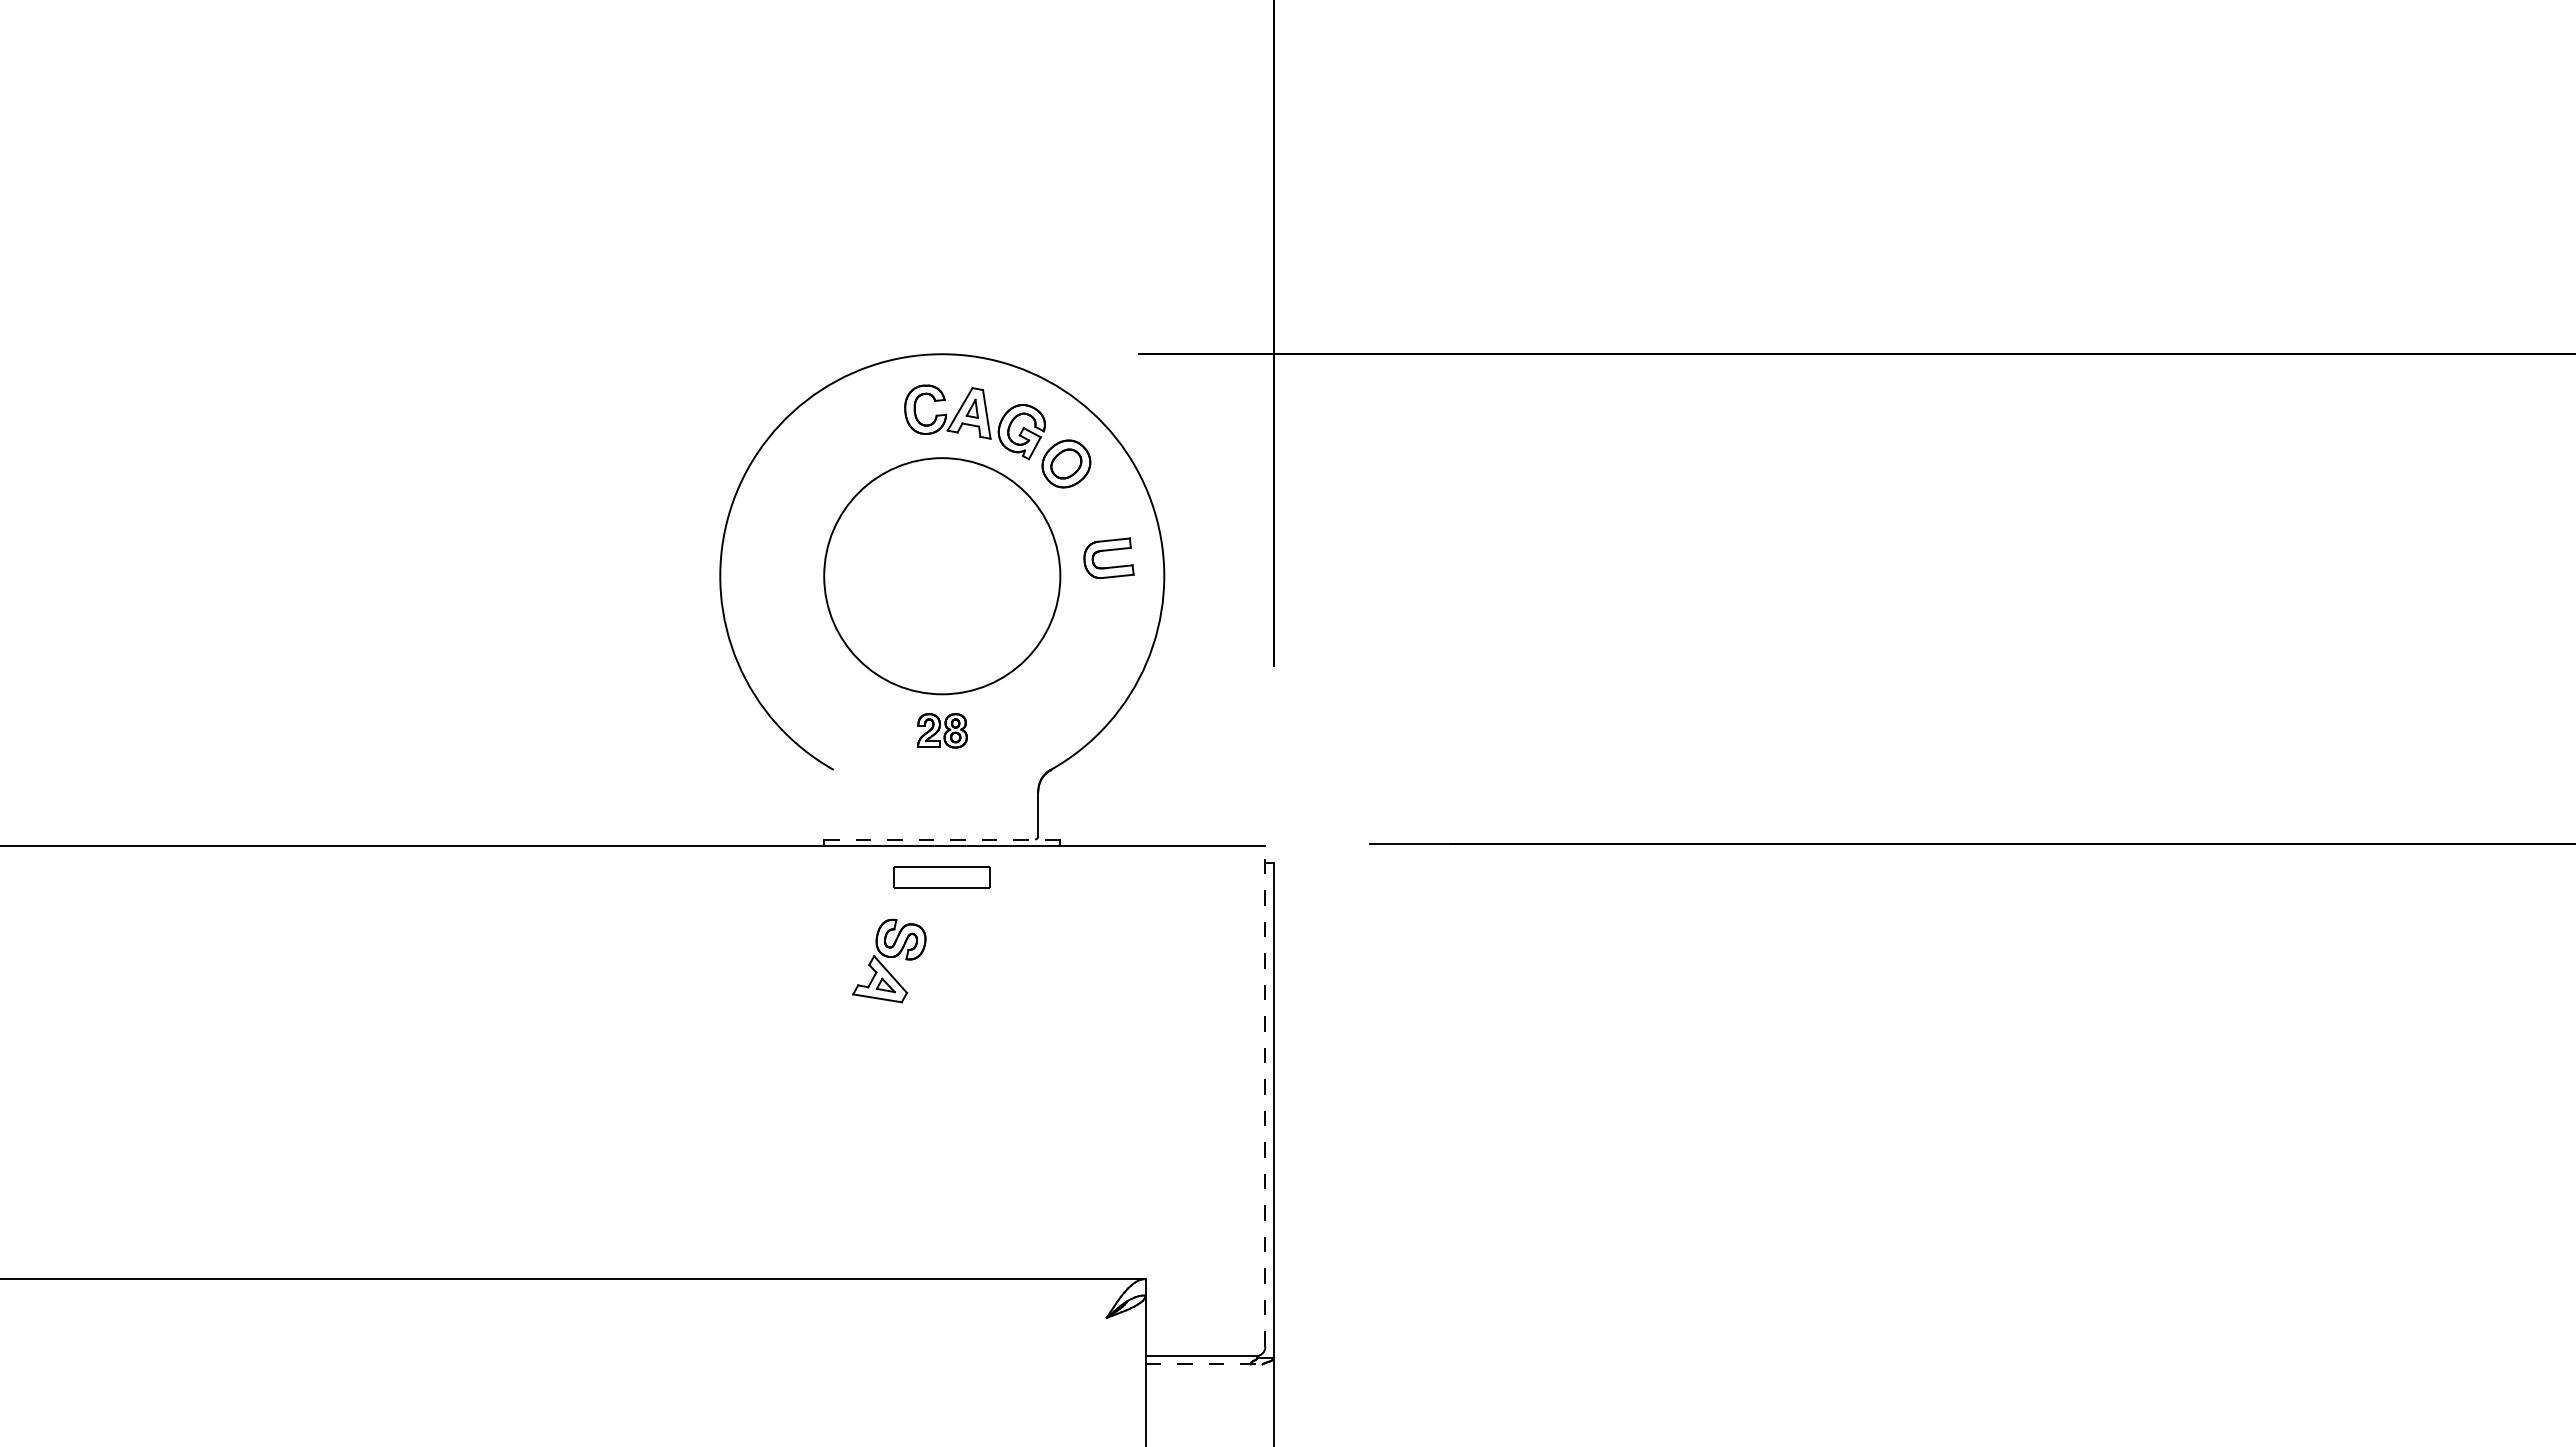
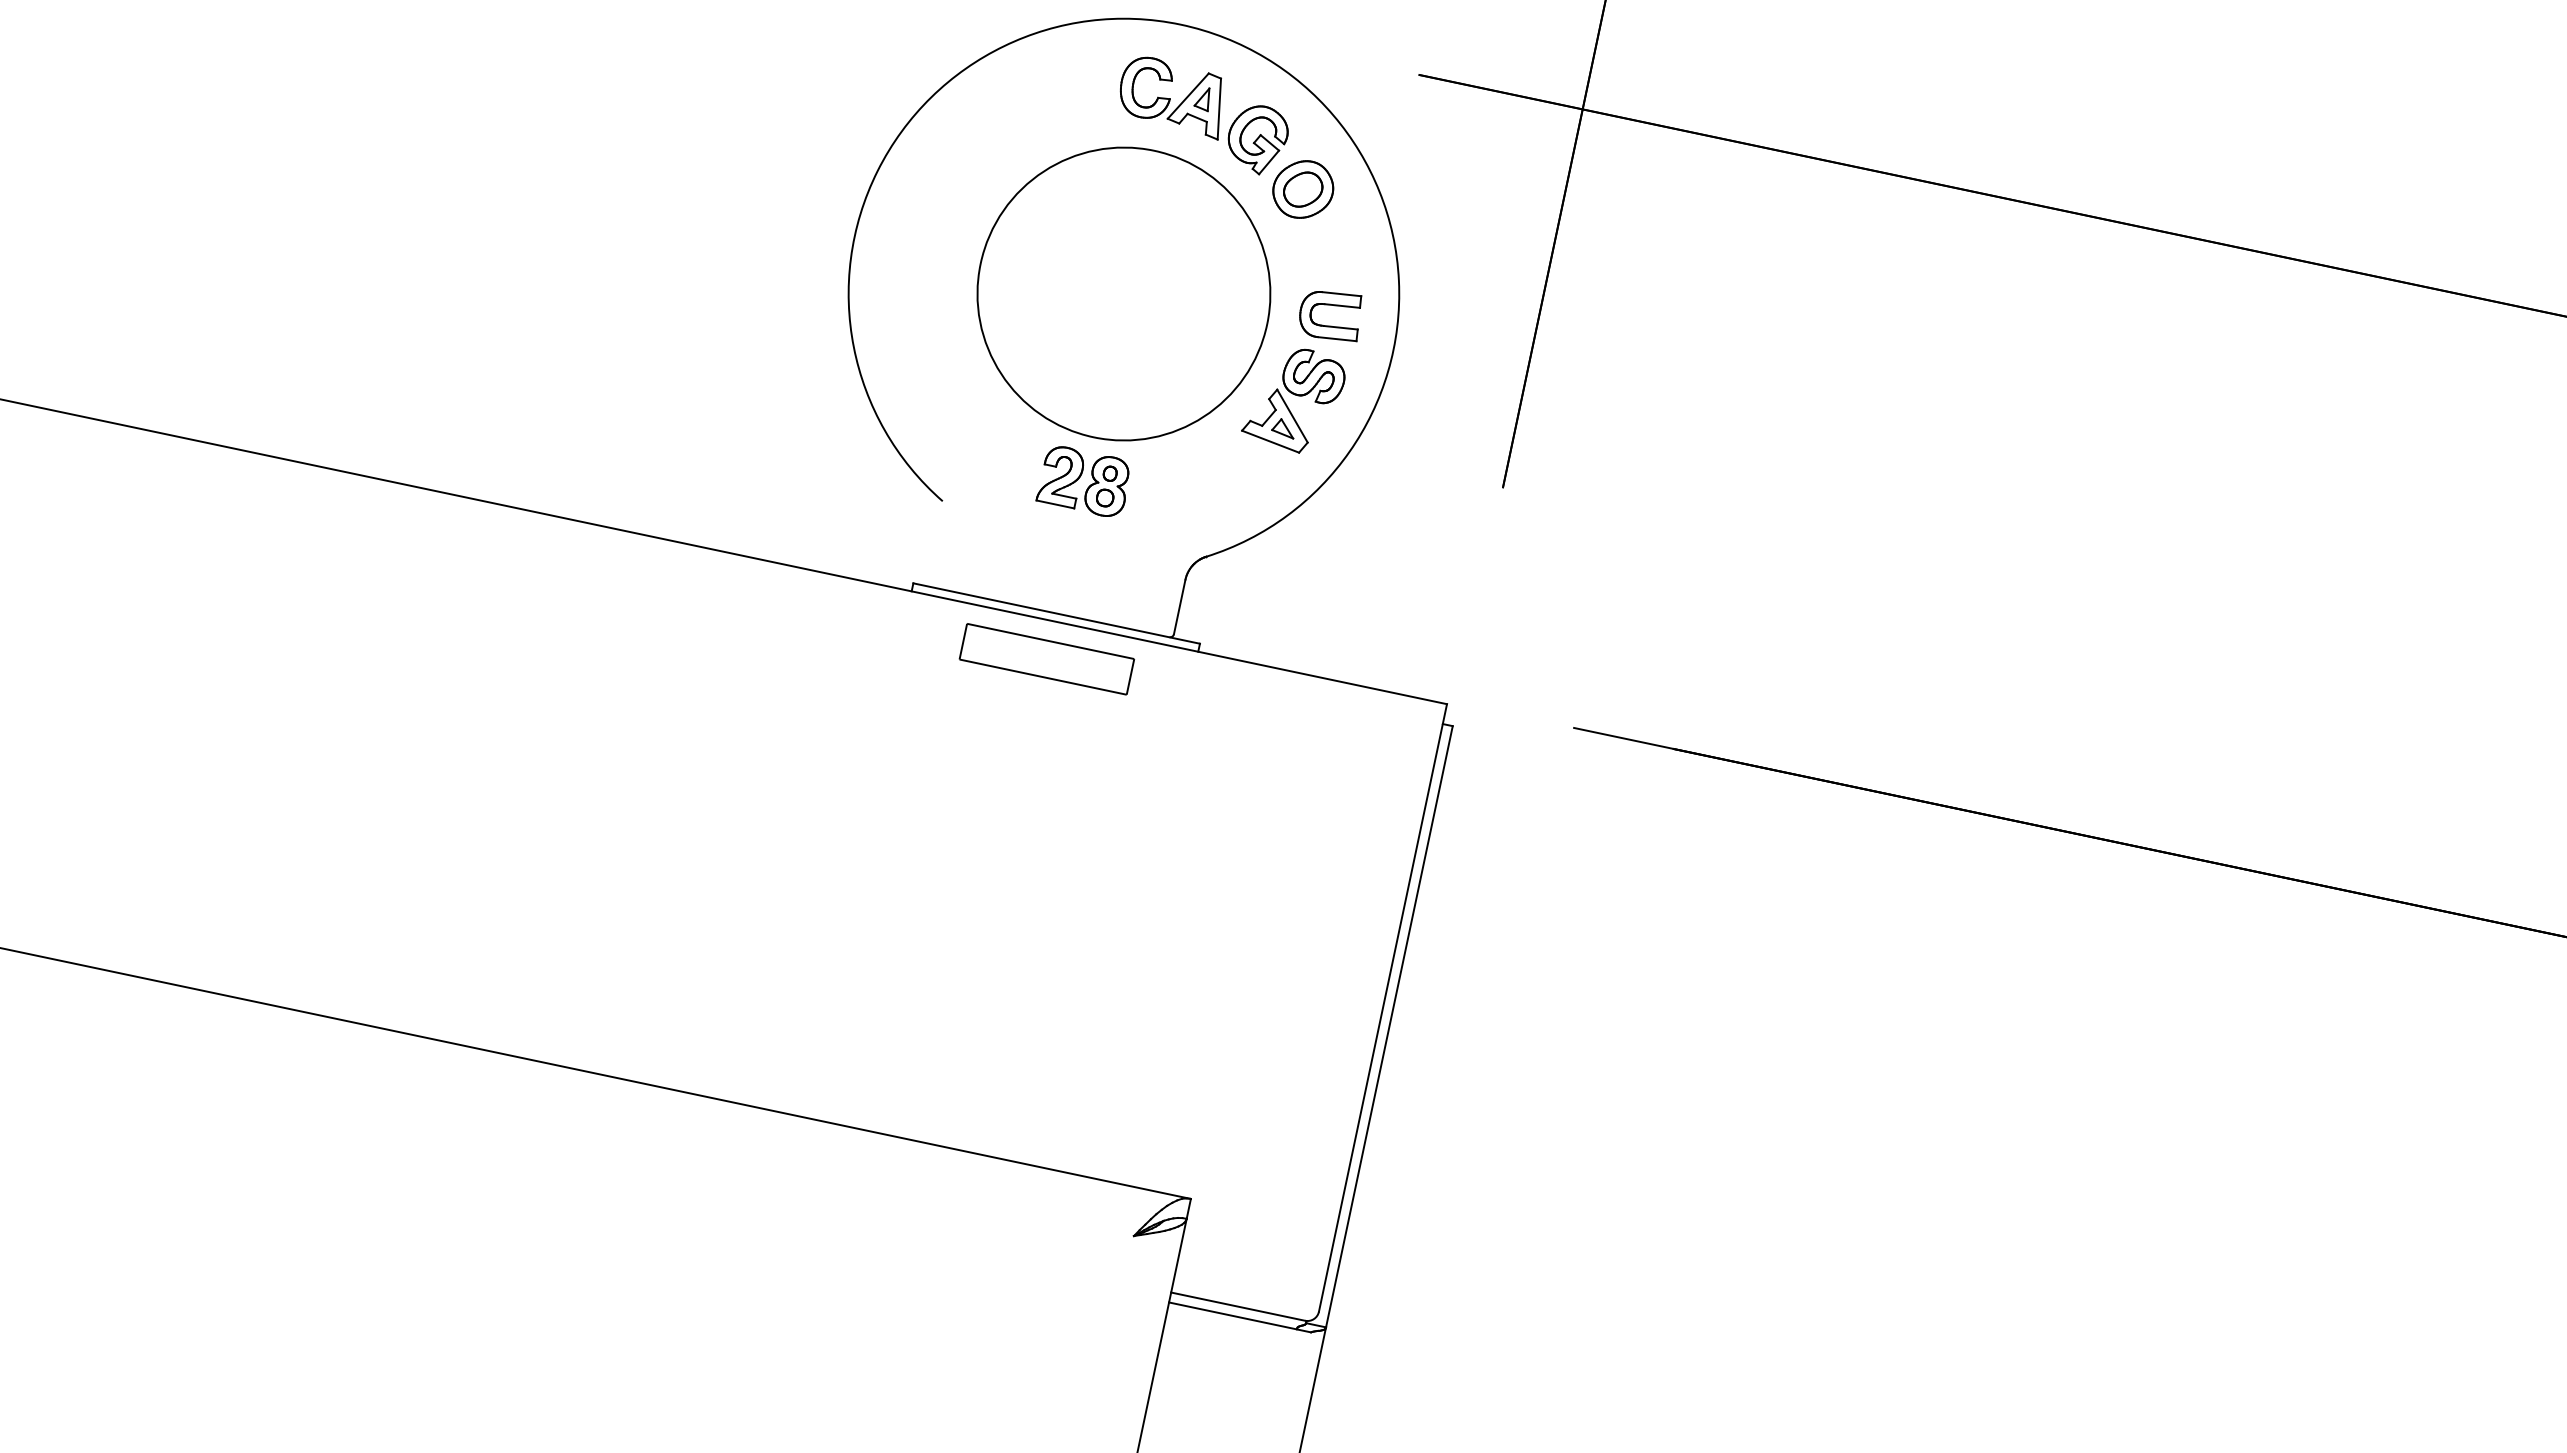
part: (942, 730) -> (1084, 481), size x1.43
line: (941, 839) -> (1055, 613), dashed -> solid
part: (941, 877) -> (1045, 659), size x1.43
part: (889, 960) -> (1294, 398), moved
line: (1265, 1095) -> (1383, 1006), dashed -> solid
line: (1204, 1364) -> (1240, 1317), dashed -> solid

